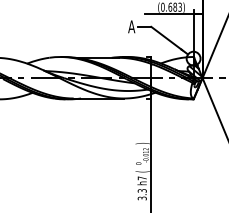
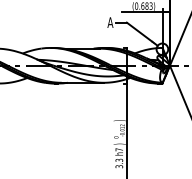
text: (142, 171) -> (119, 144), ( -> )

